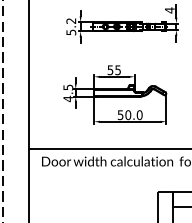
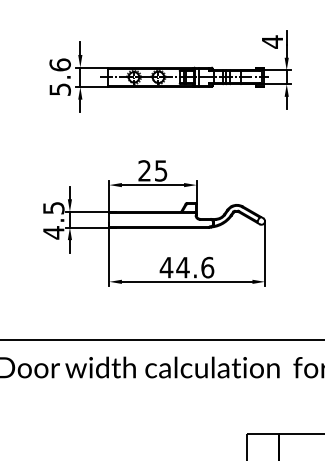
text: (71, 20) -> (60, 63), 5.2 -> 5.6
text: (110, 70) -> (144, 171), 55 -> 25
text: (129, 115) -> (185, 268), 50.0 -> 44.6

